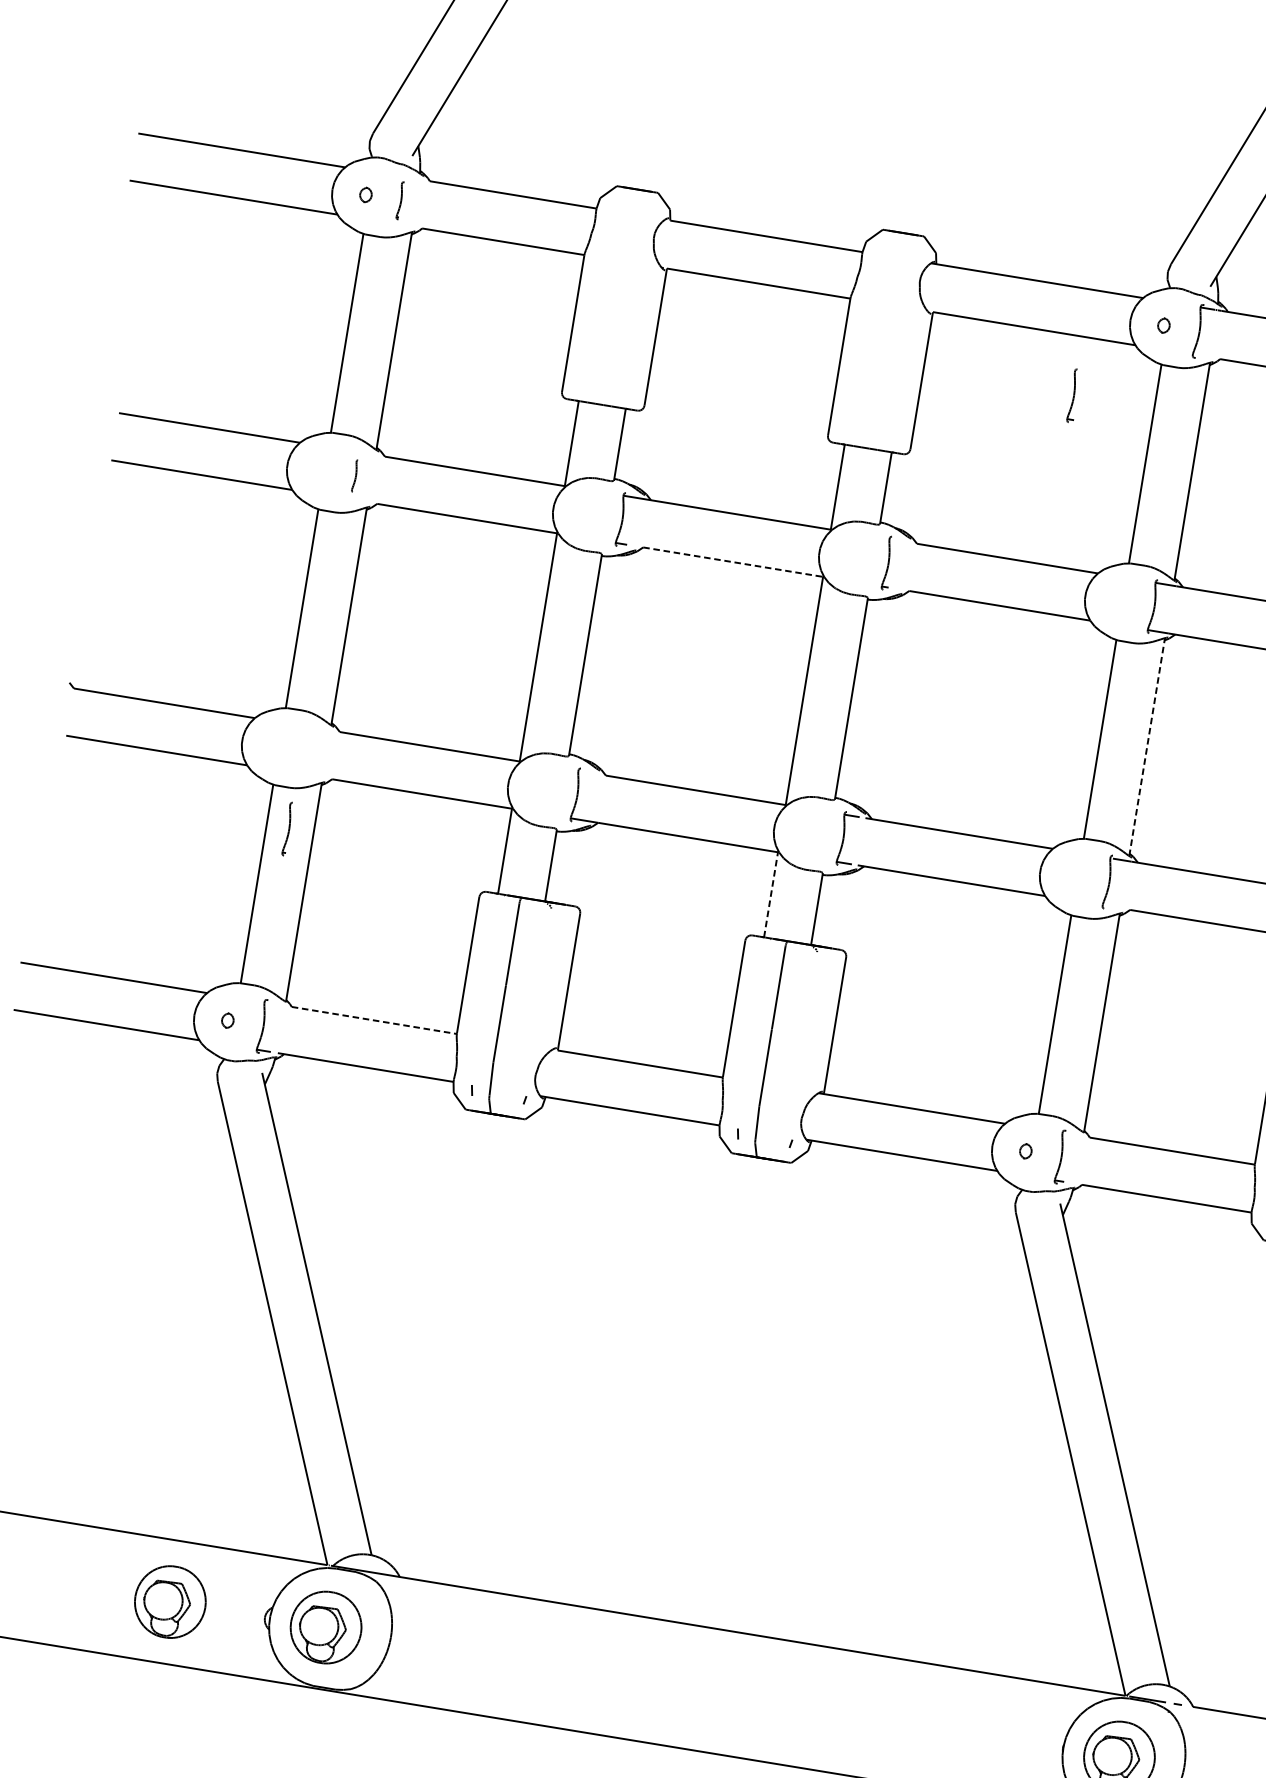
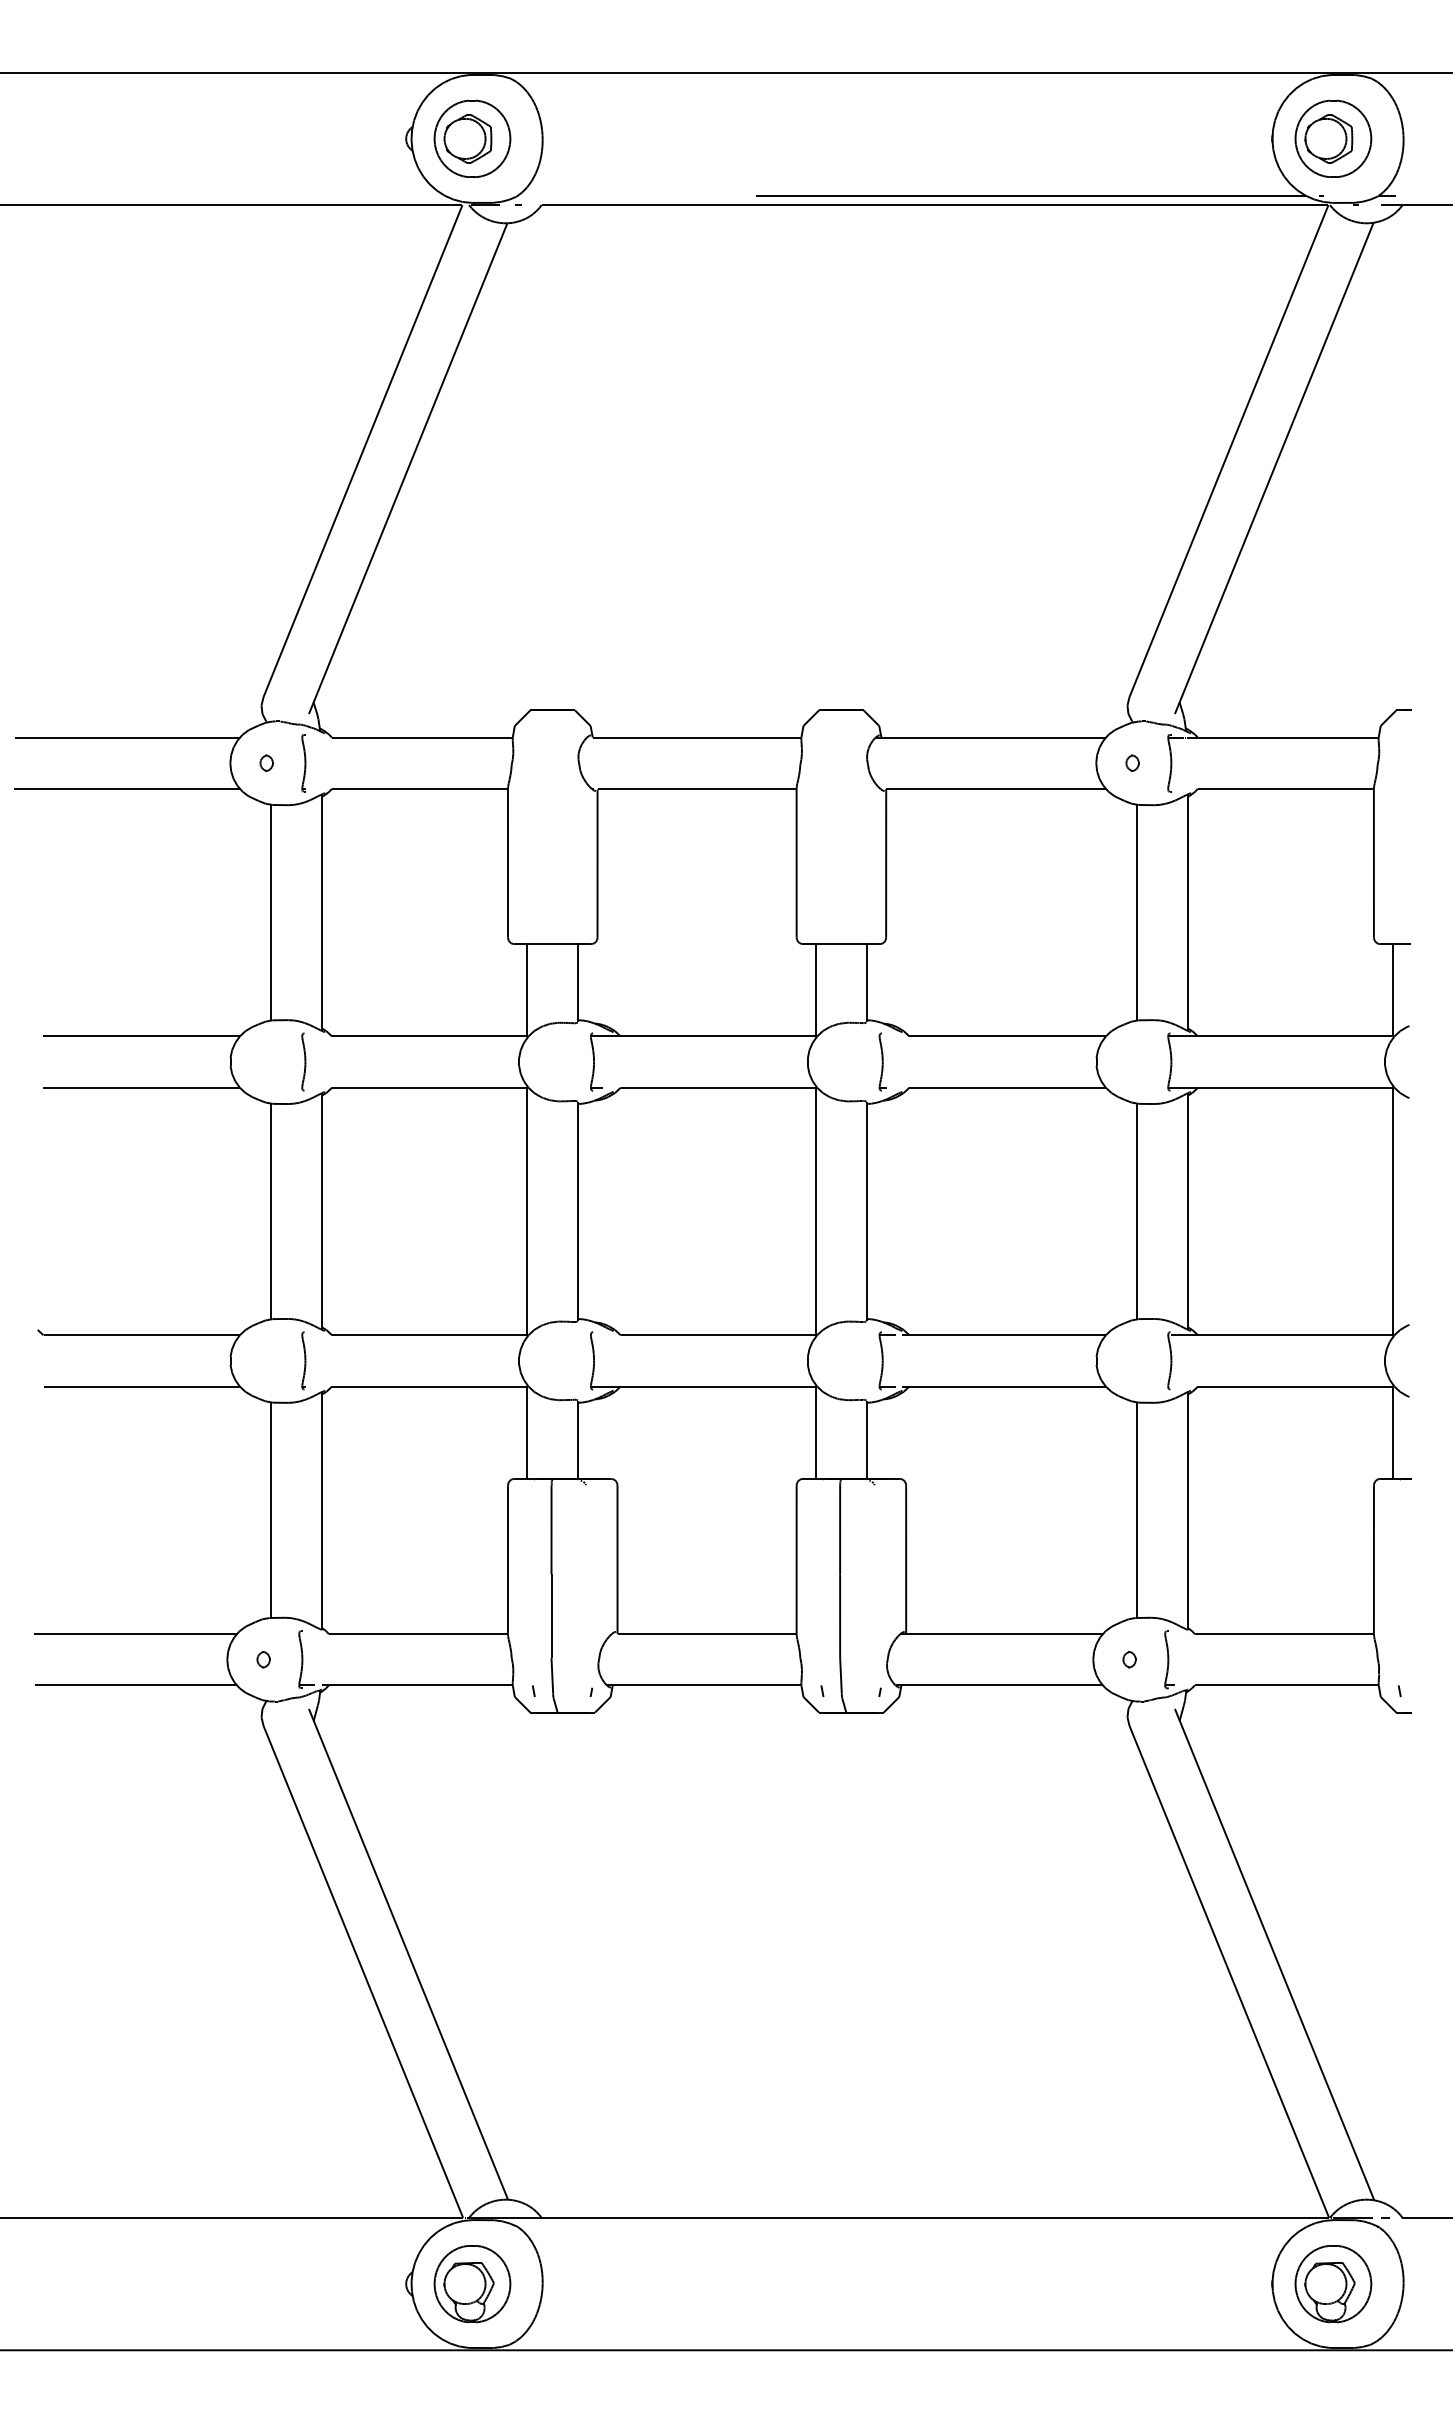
part: (399, 200) -> (303, 763), size x1.43
part: (1073, 395) -> (1049, 852), removed
part: (354, 475) -> (303, 1061), size x1.67
line: (733, 562) -> (718, 1087), dashed -> solid
line: (1146, 747) -> (1187, 1211), dashed -> solid
part: (287, 828) -> (303, 1360), moved
line: (770, 894) -> (815, 1432), dashed -> solid
line: (374, 1020) -> (418, 1634), dashed -> solid
part: (170, 1602) -> (303, 2284), removed

